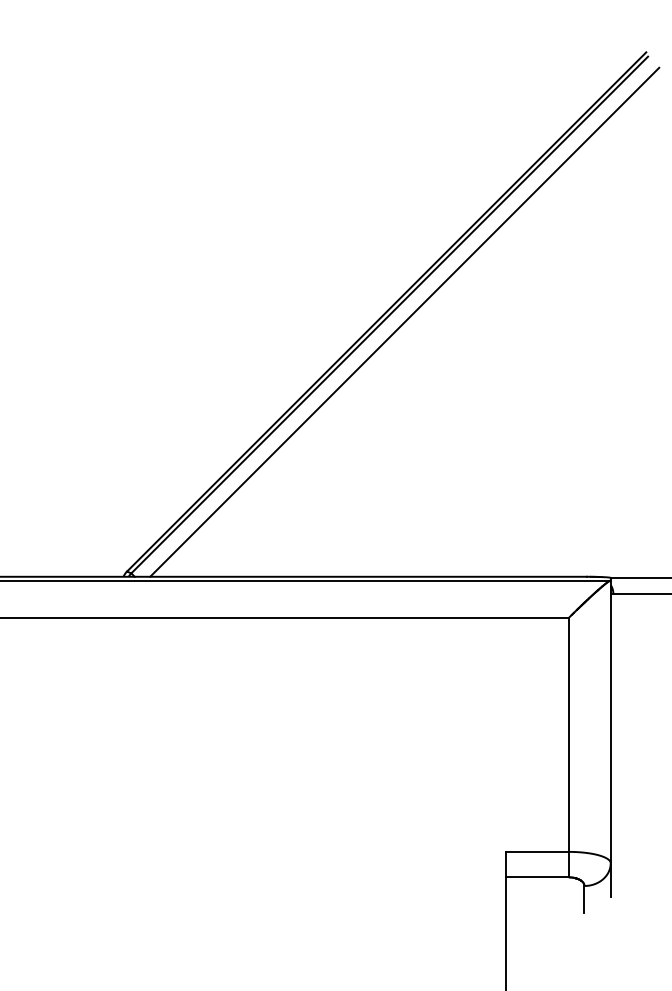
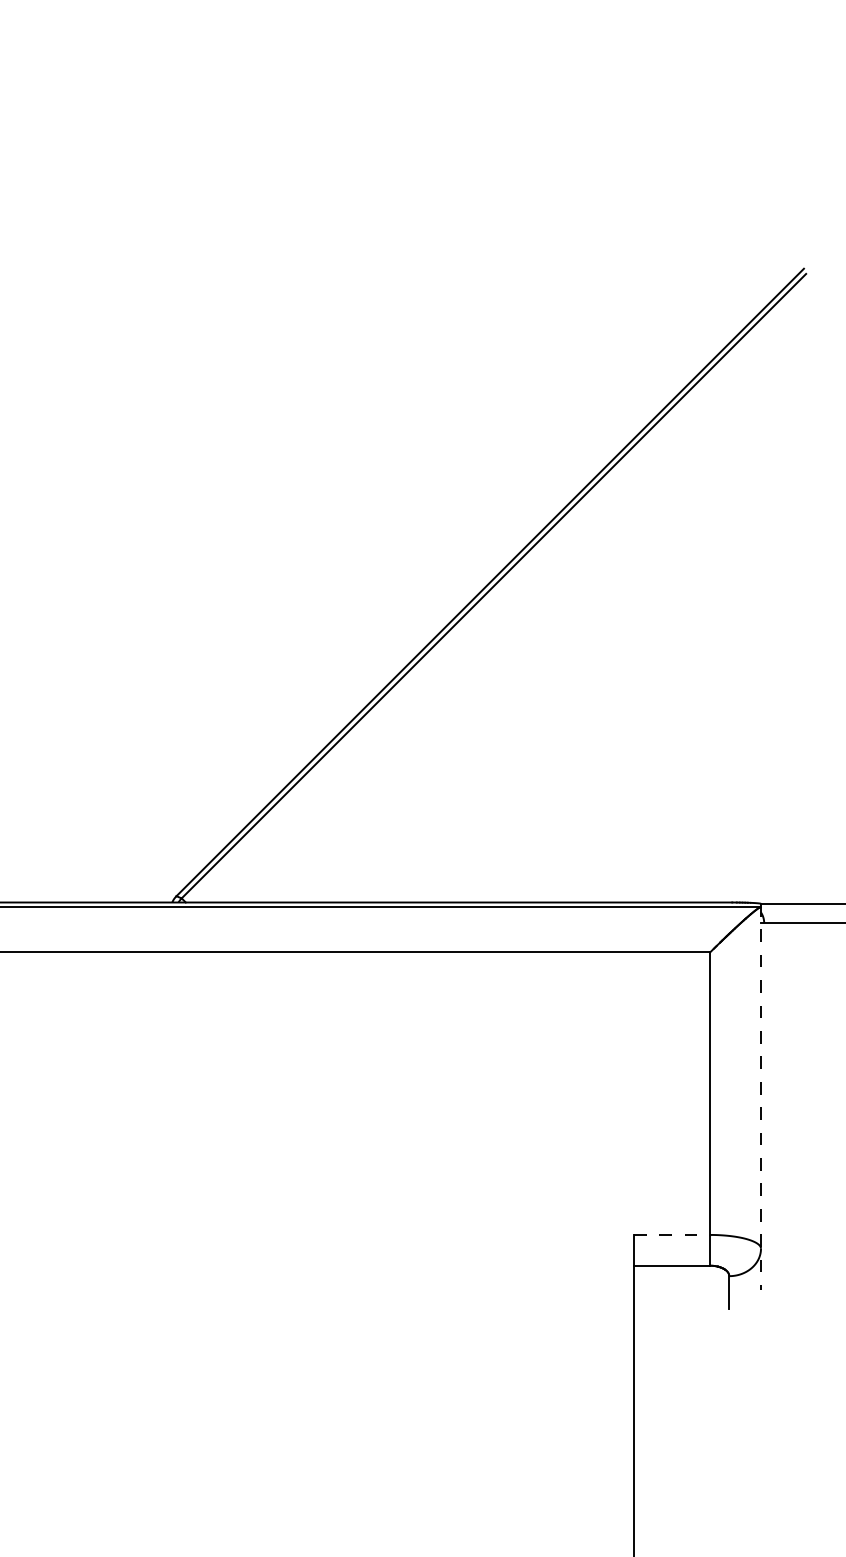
line: (404, 321) -> (511, 594), removed
line: (611, 738) -> (761, 1097), solid -> dashed
line: (537, 851) -> (672, 1234), solid -> dashed

